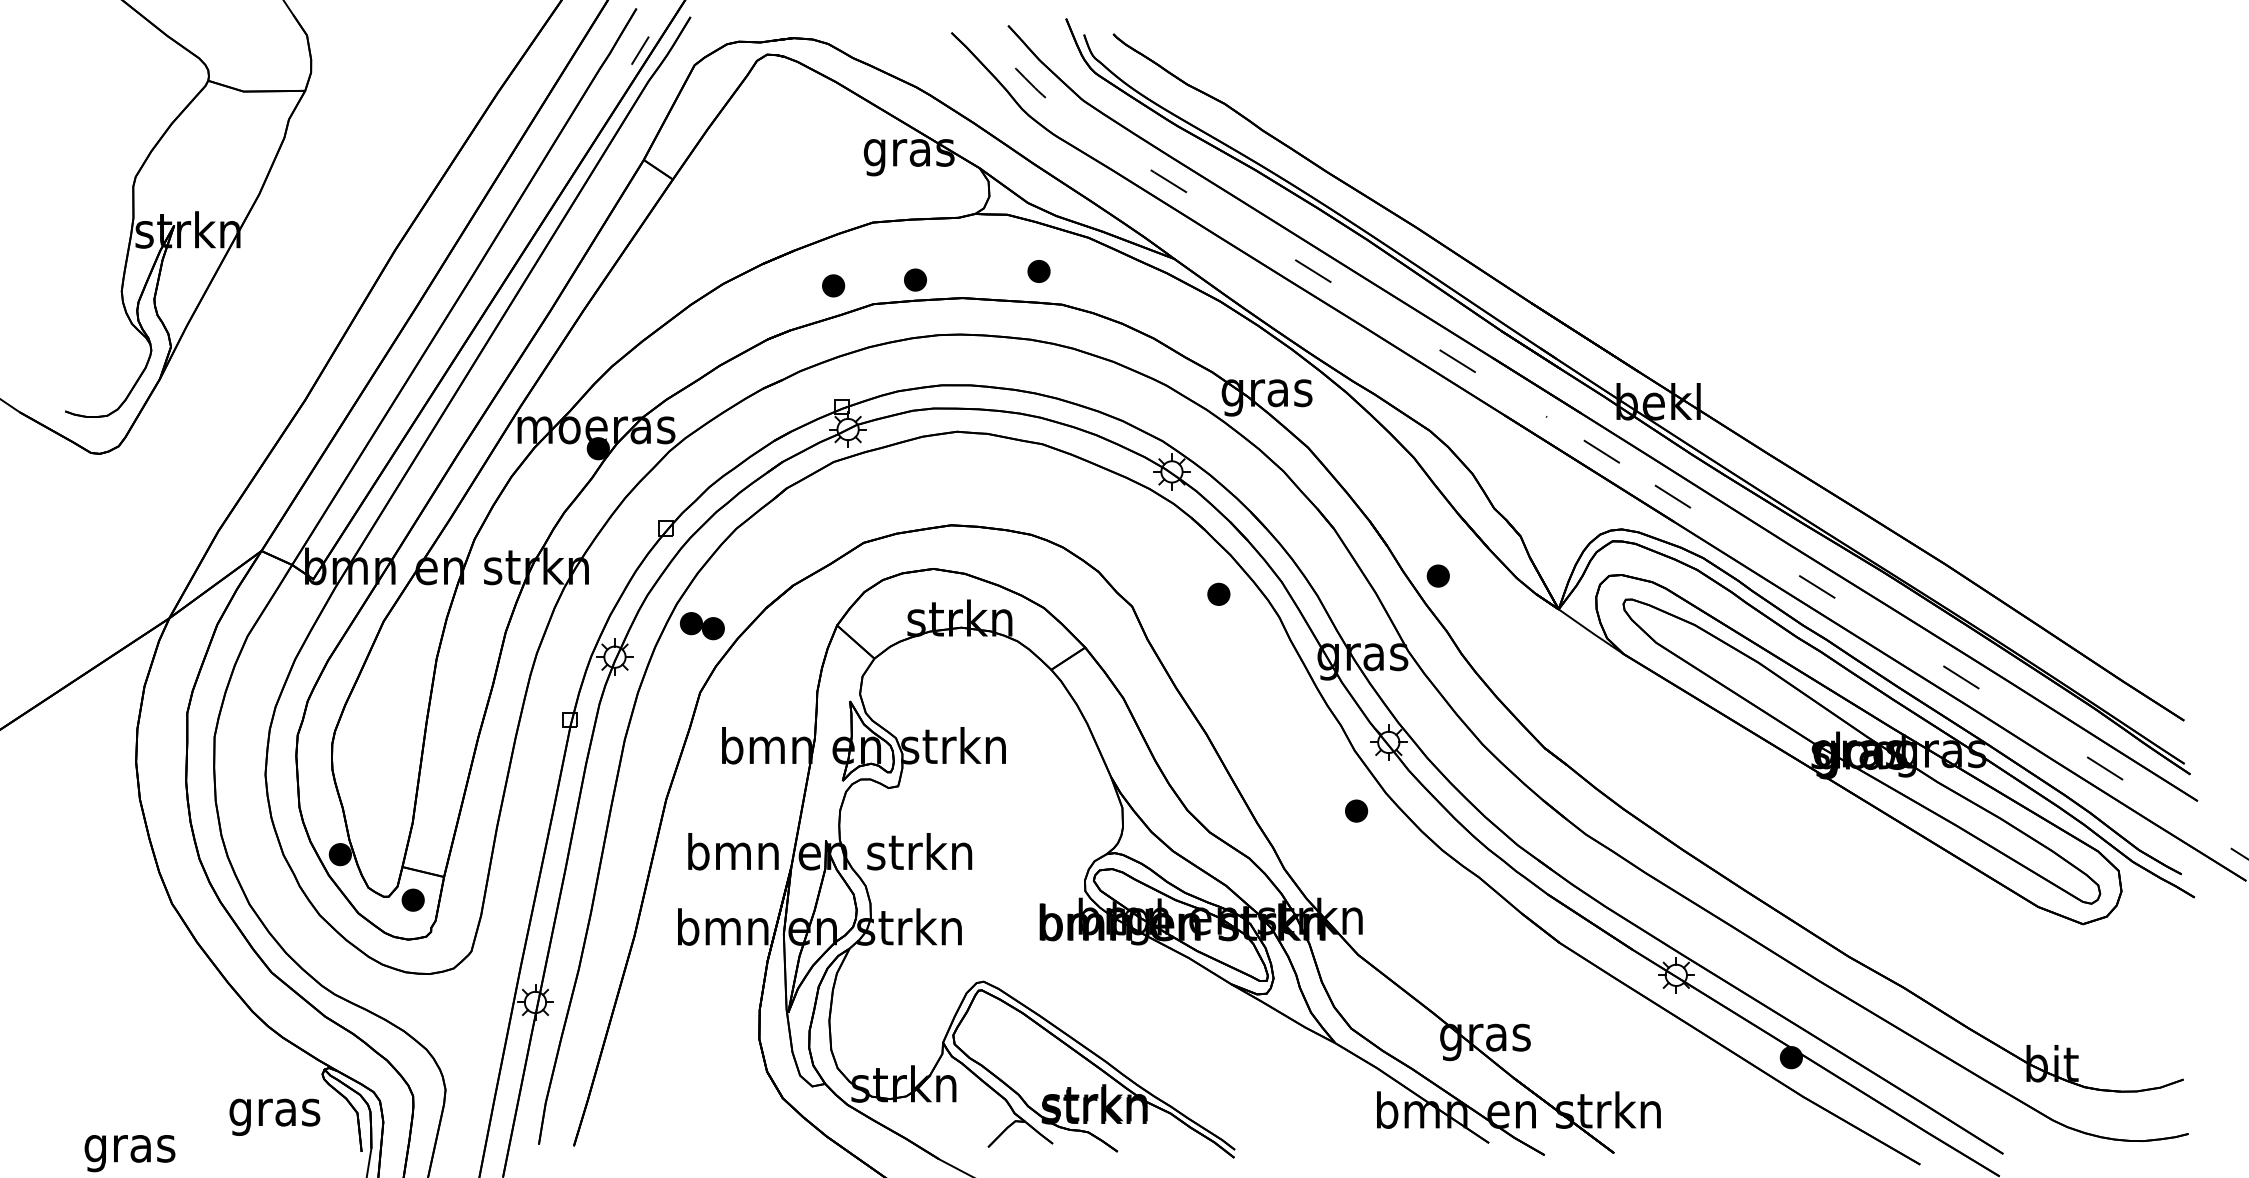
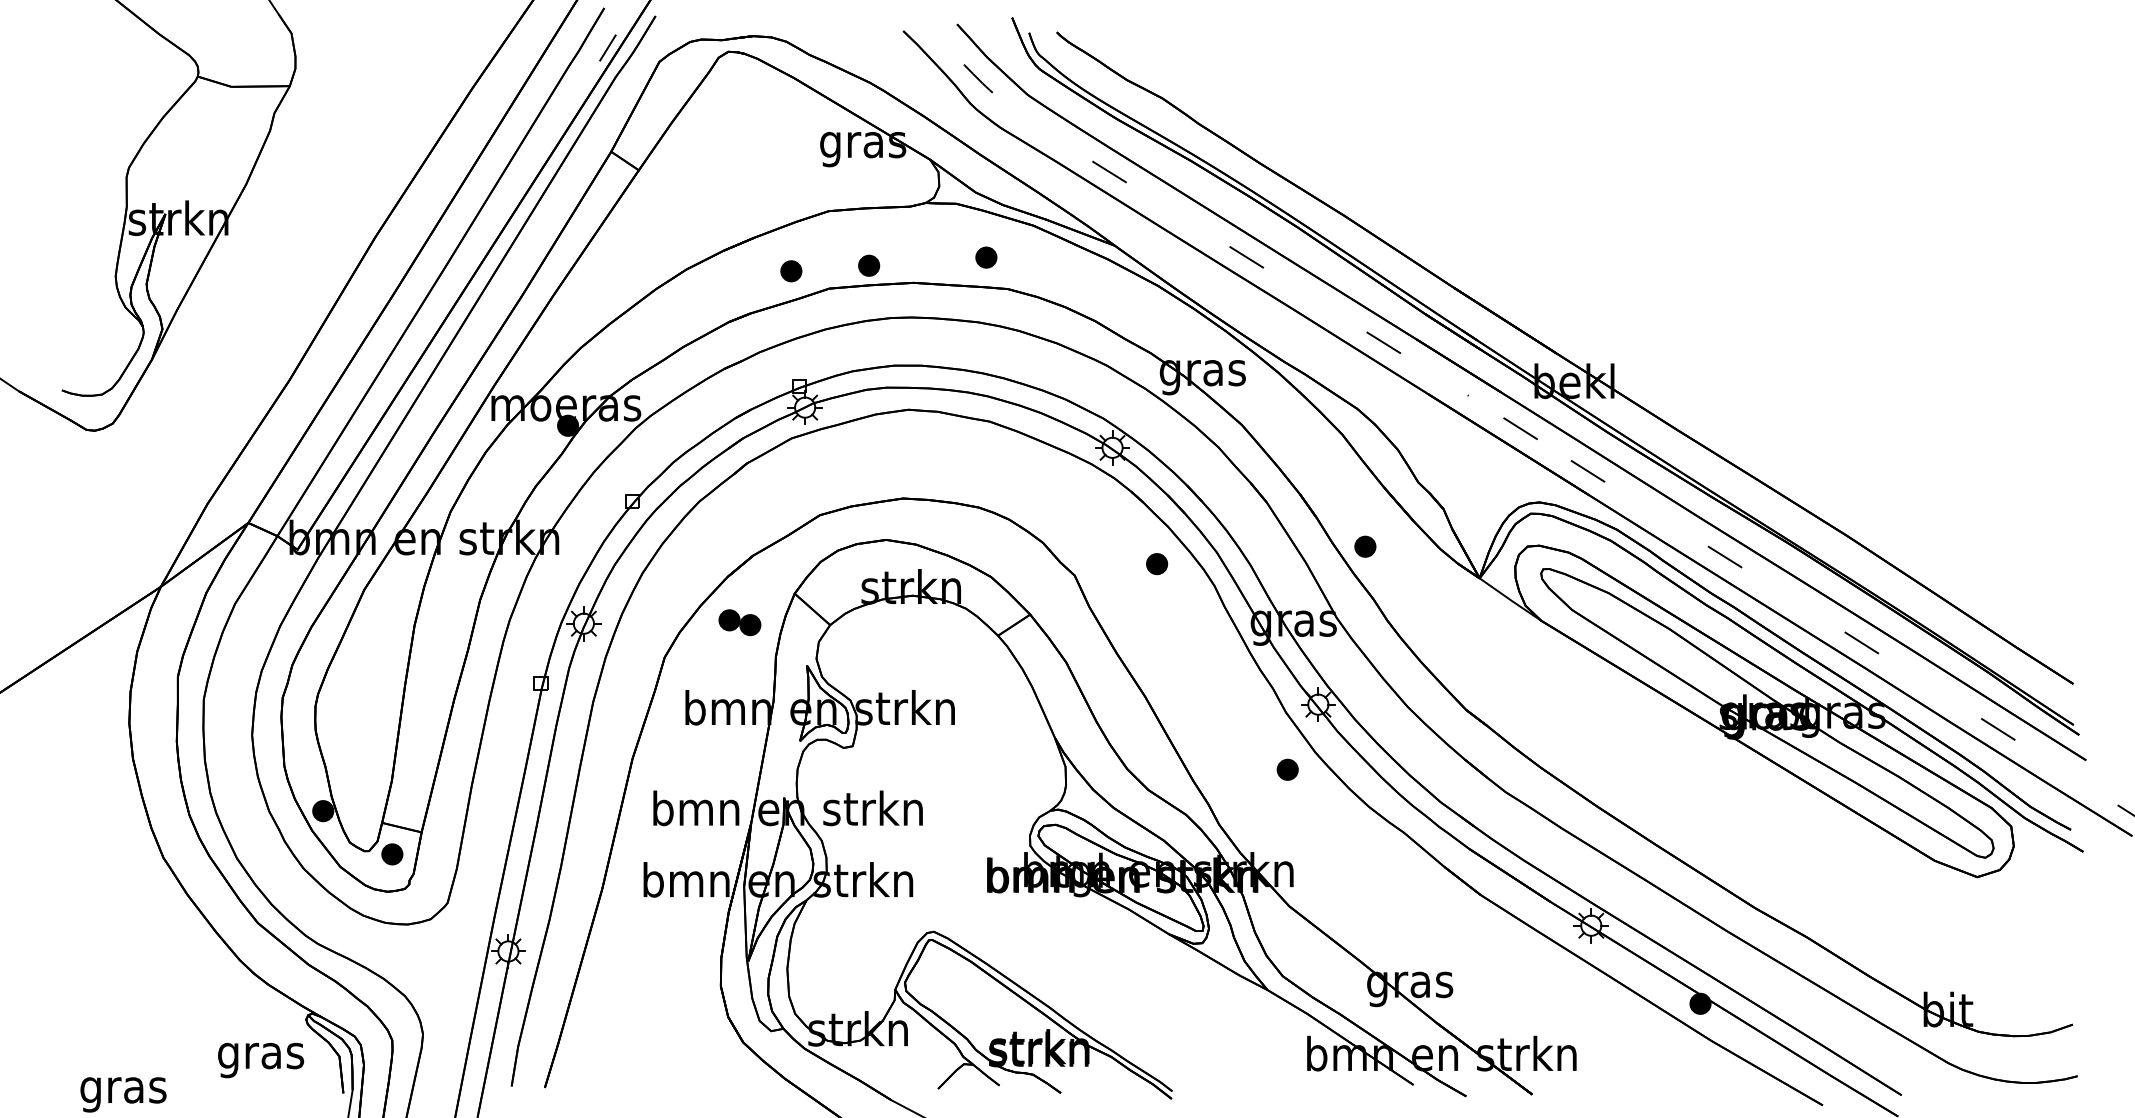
part: (702, 626) -> (740, 623), moved

